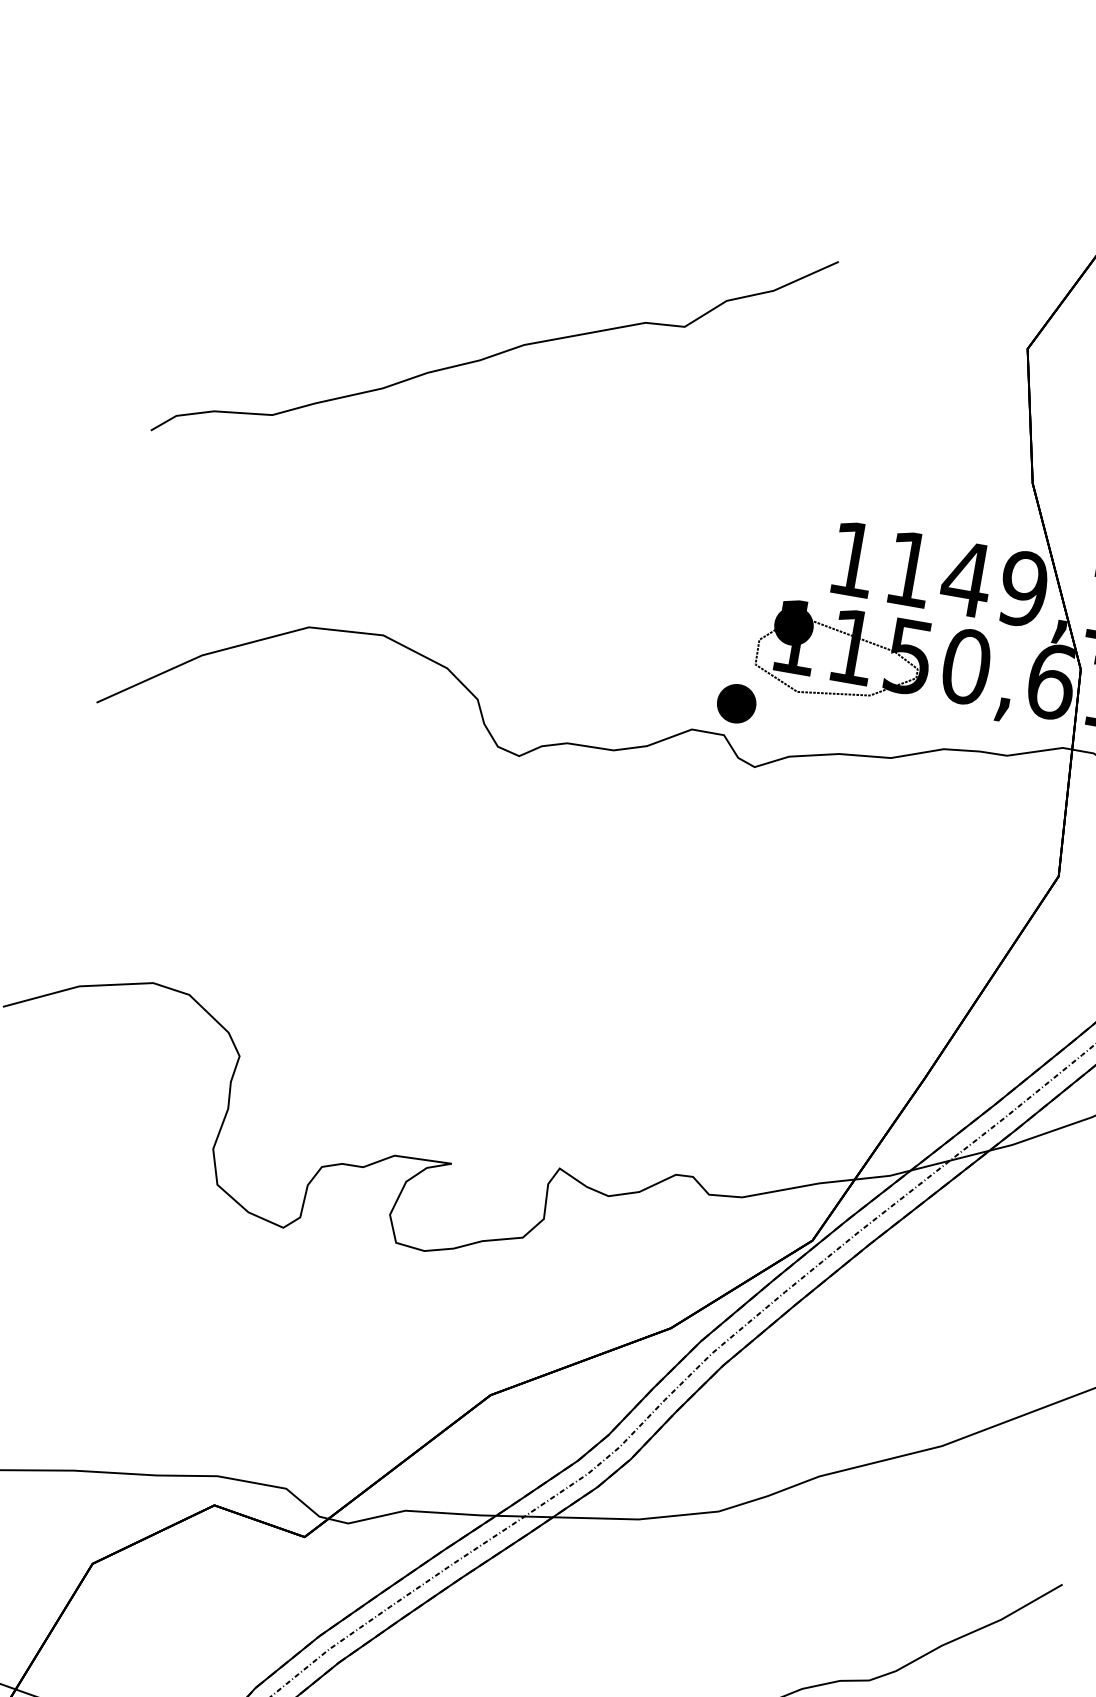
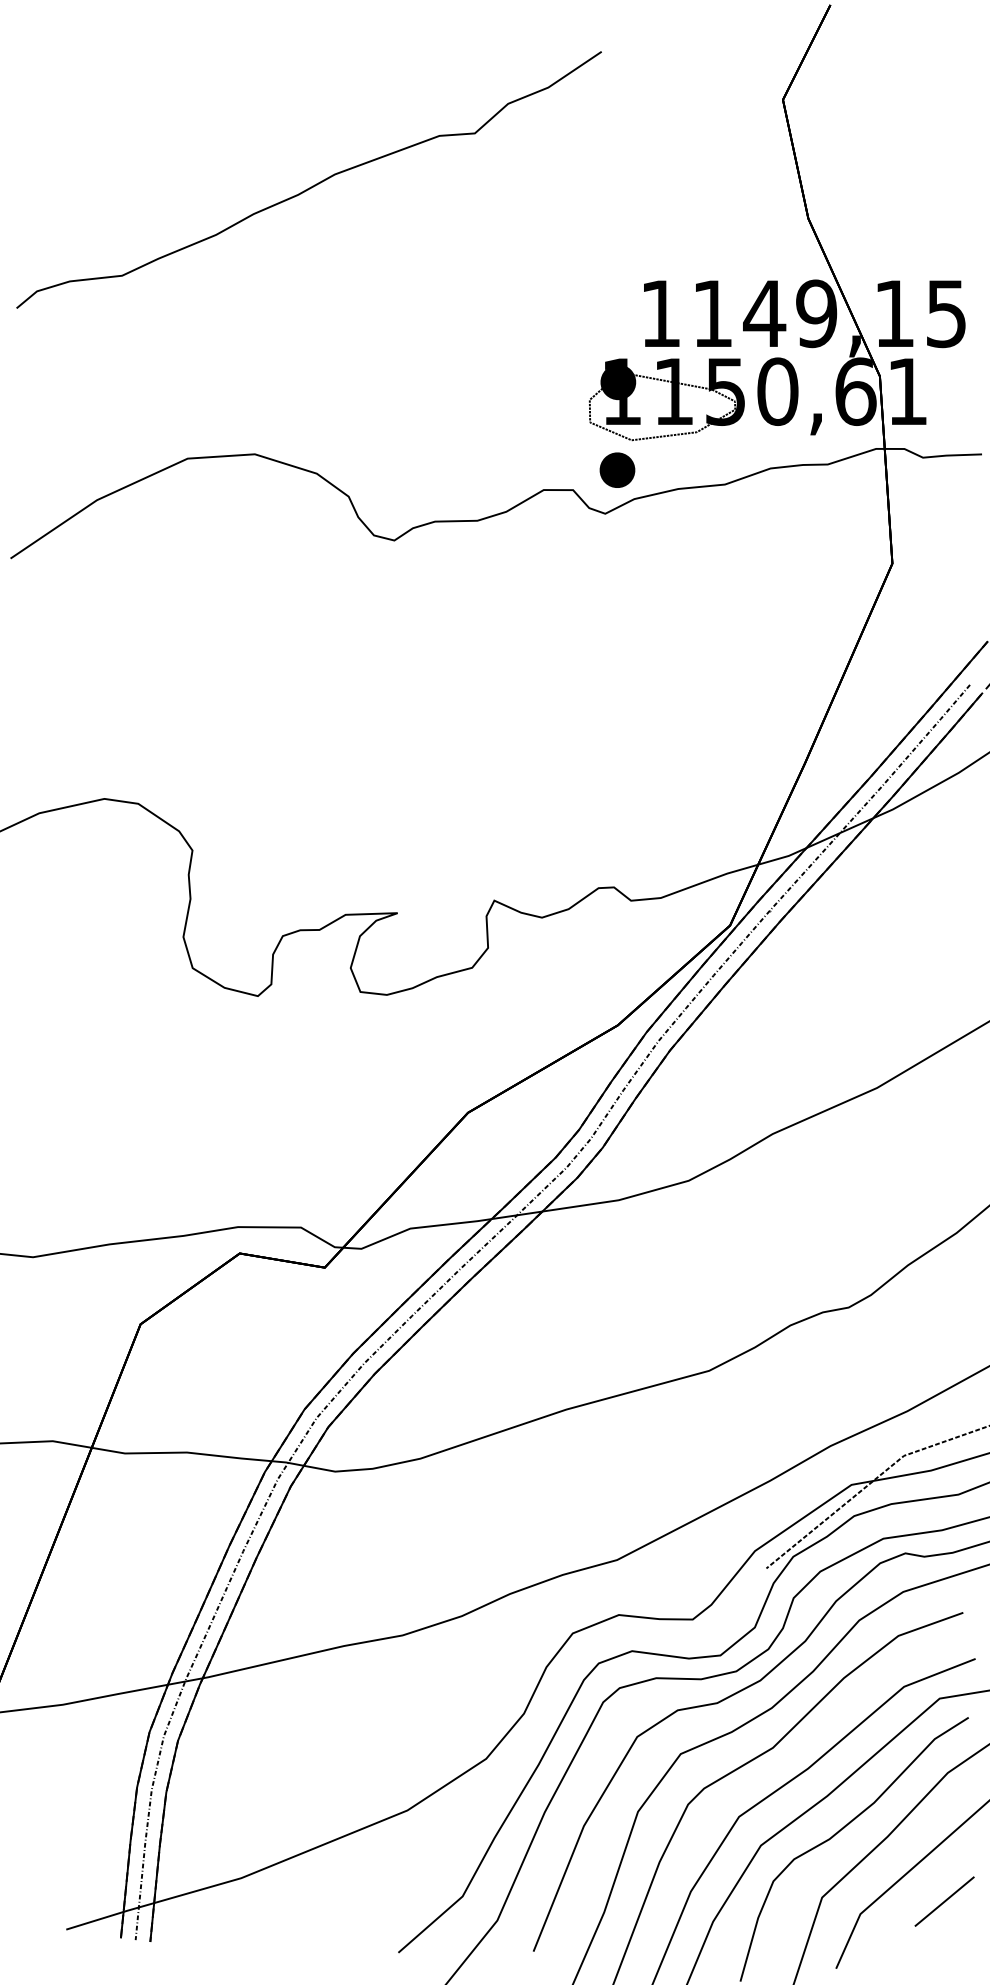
part: (736, 702) -> (617, 469), moved

